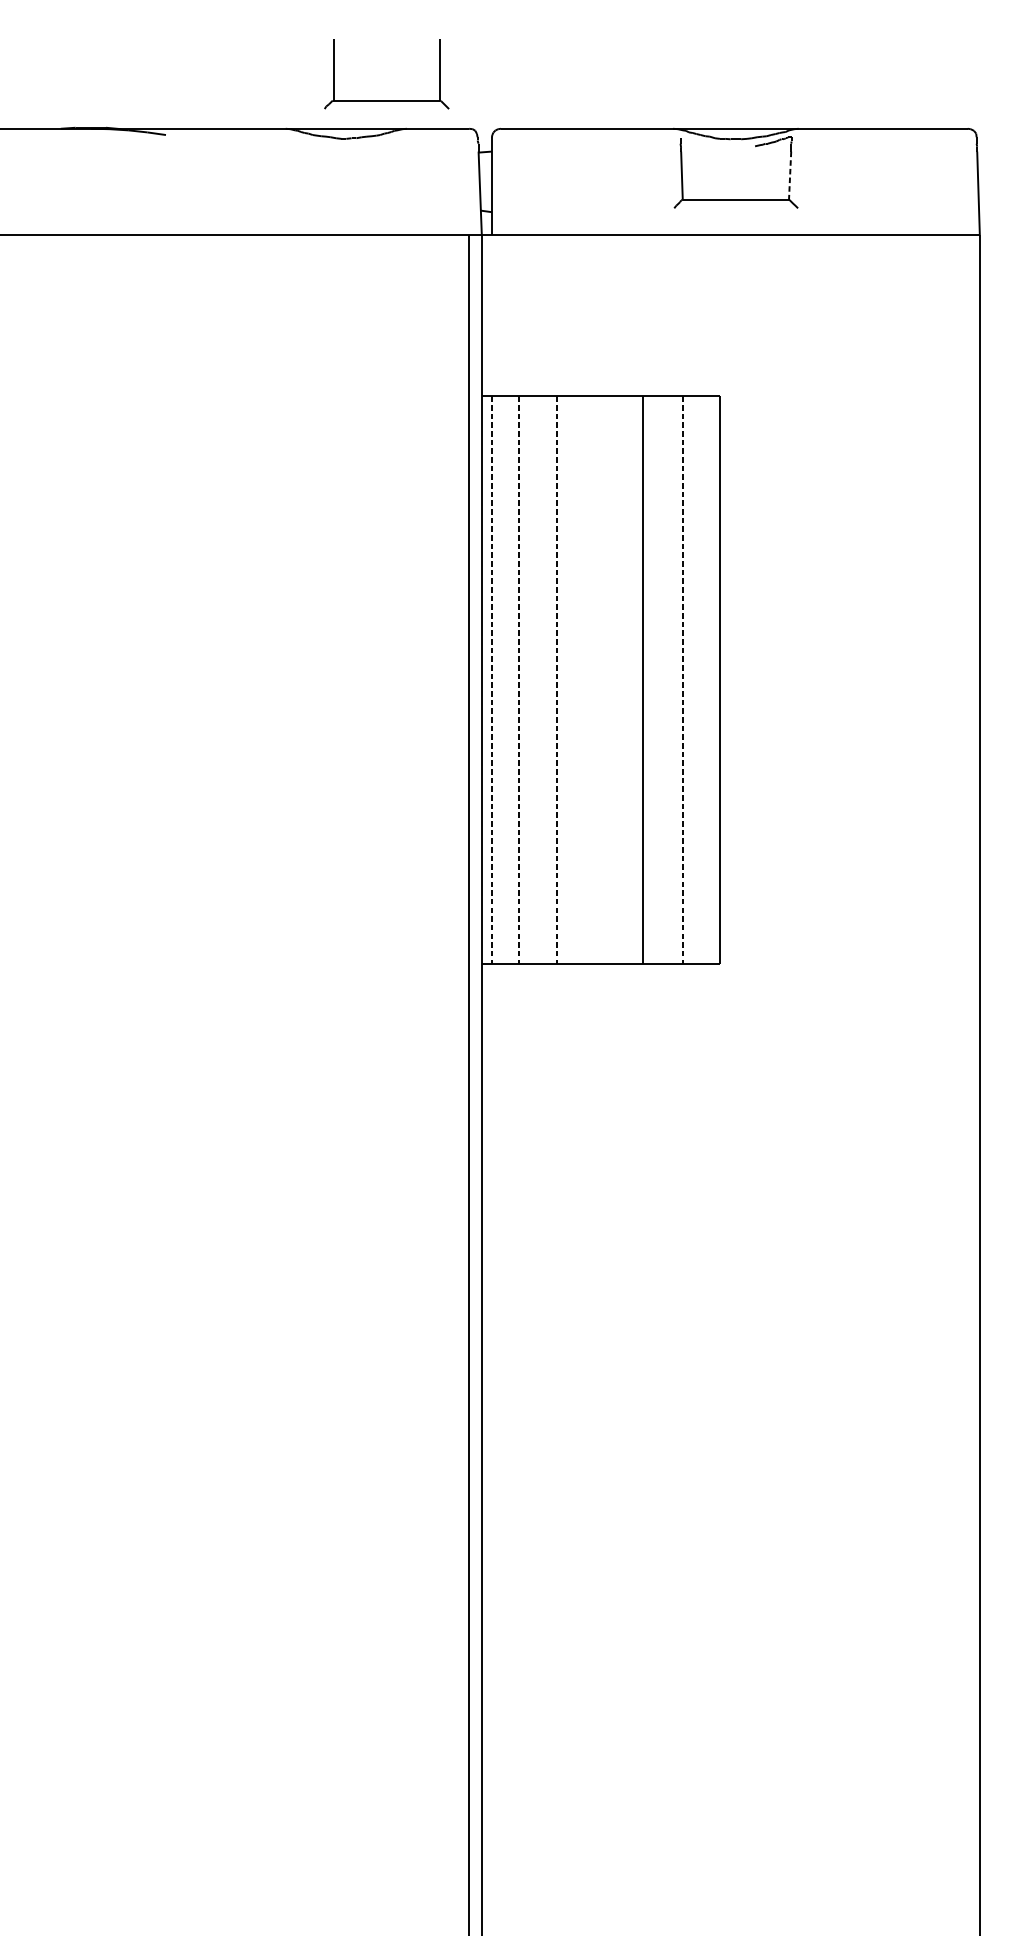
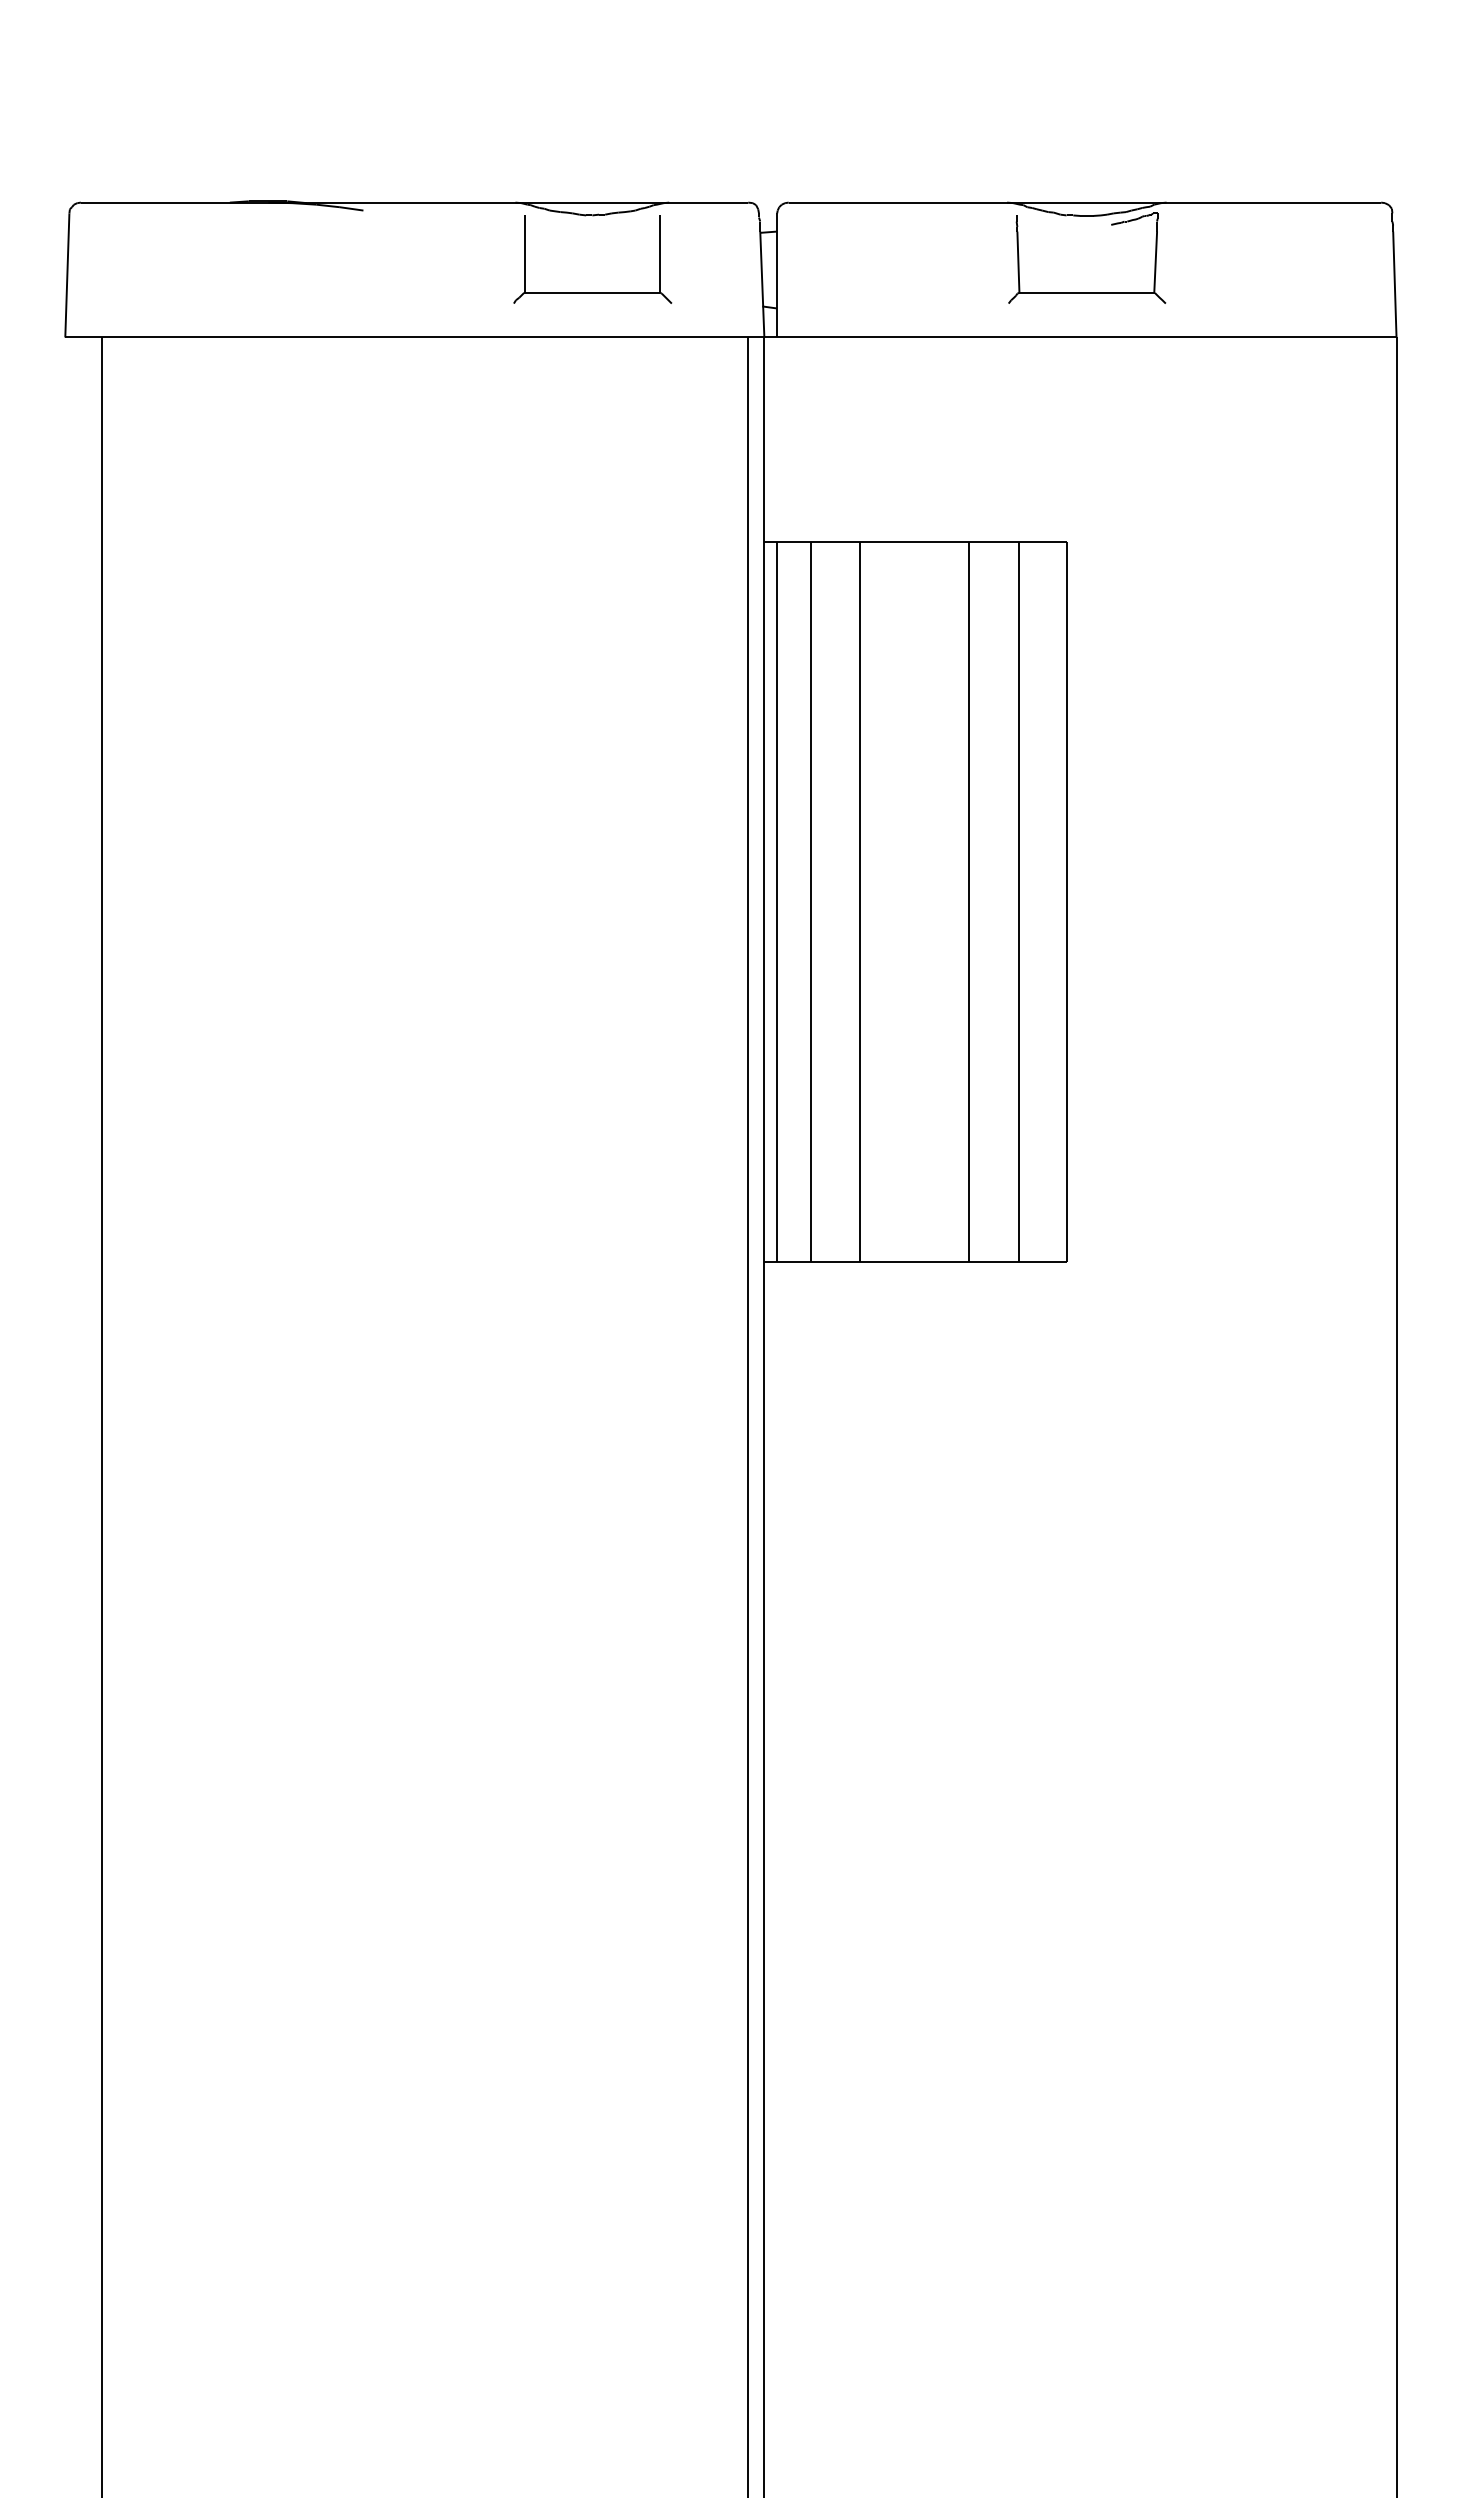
part: (386, 100) -> (592, 292), moved
line: (789, 175) -> (1155, 262), dashed -> solid
line: (492, 680) -> (777, 902), dashed -> solid
line: (518, 680) -> (811, 902), dashed -> solid
line: (557, 680) -> (860, 902), dashed -> solid
line: (682, 680) -> (1019, 902), dashed -> solid

